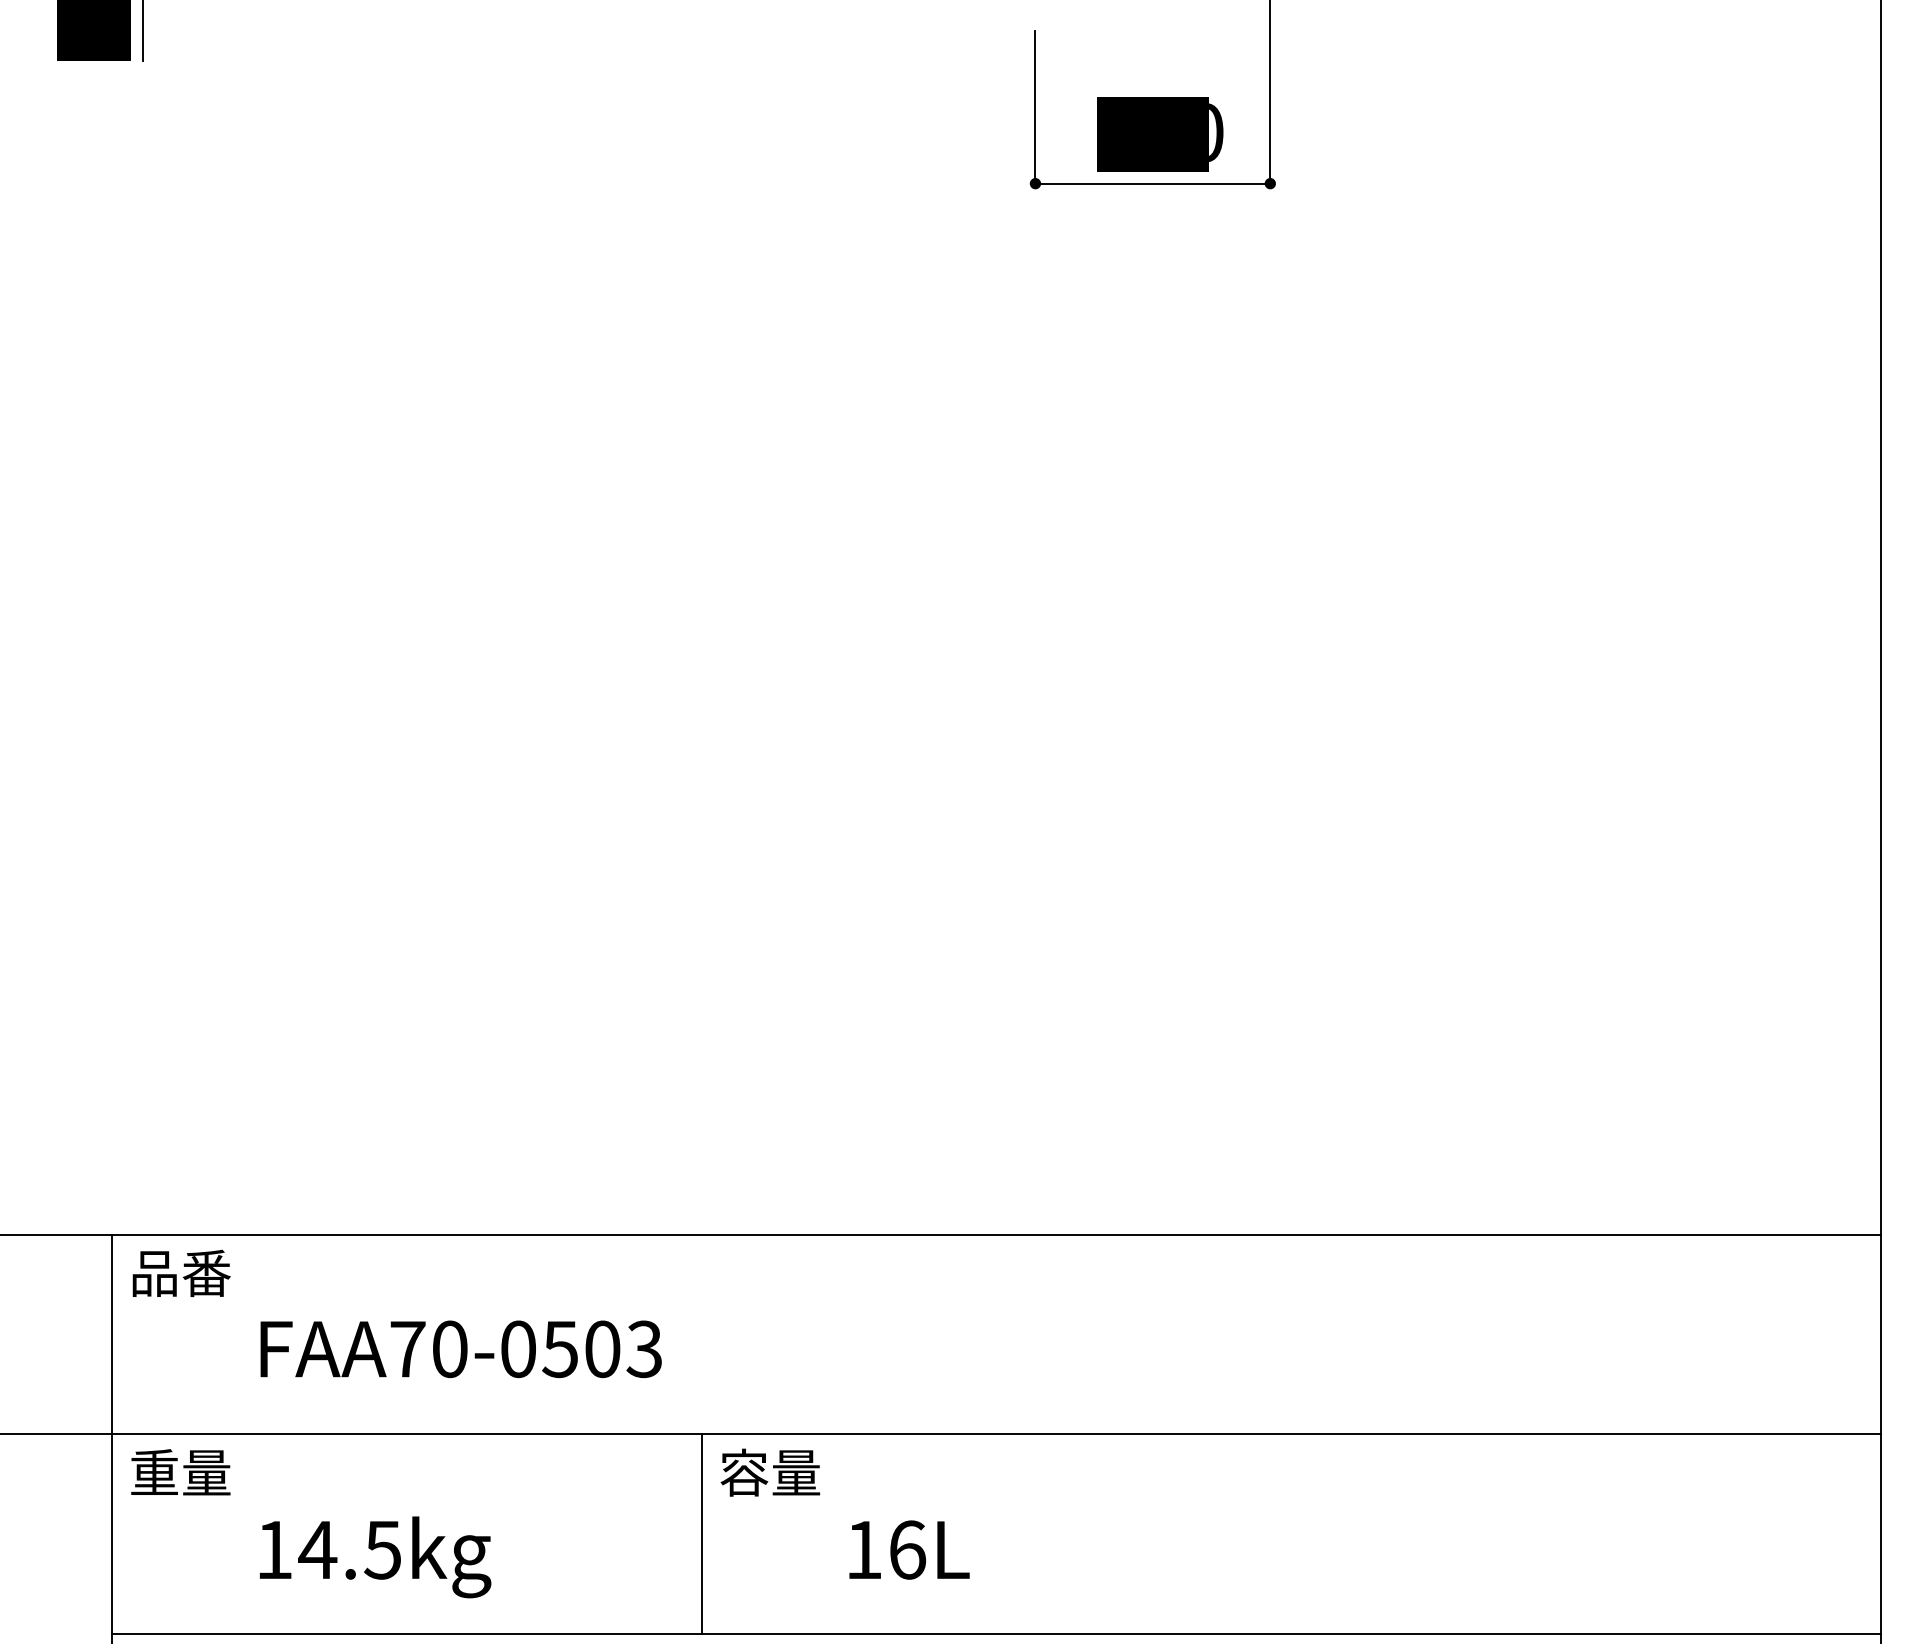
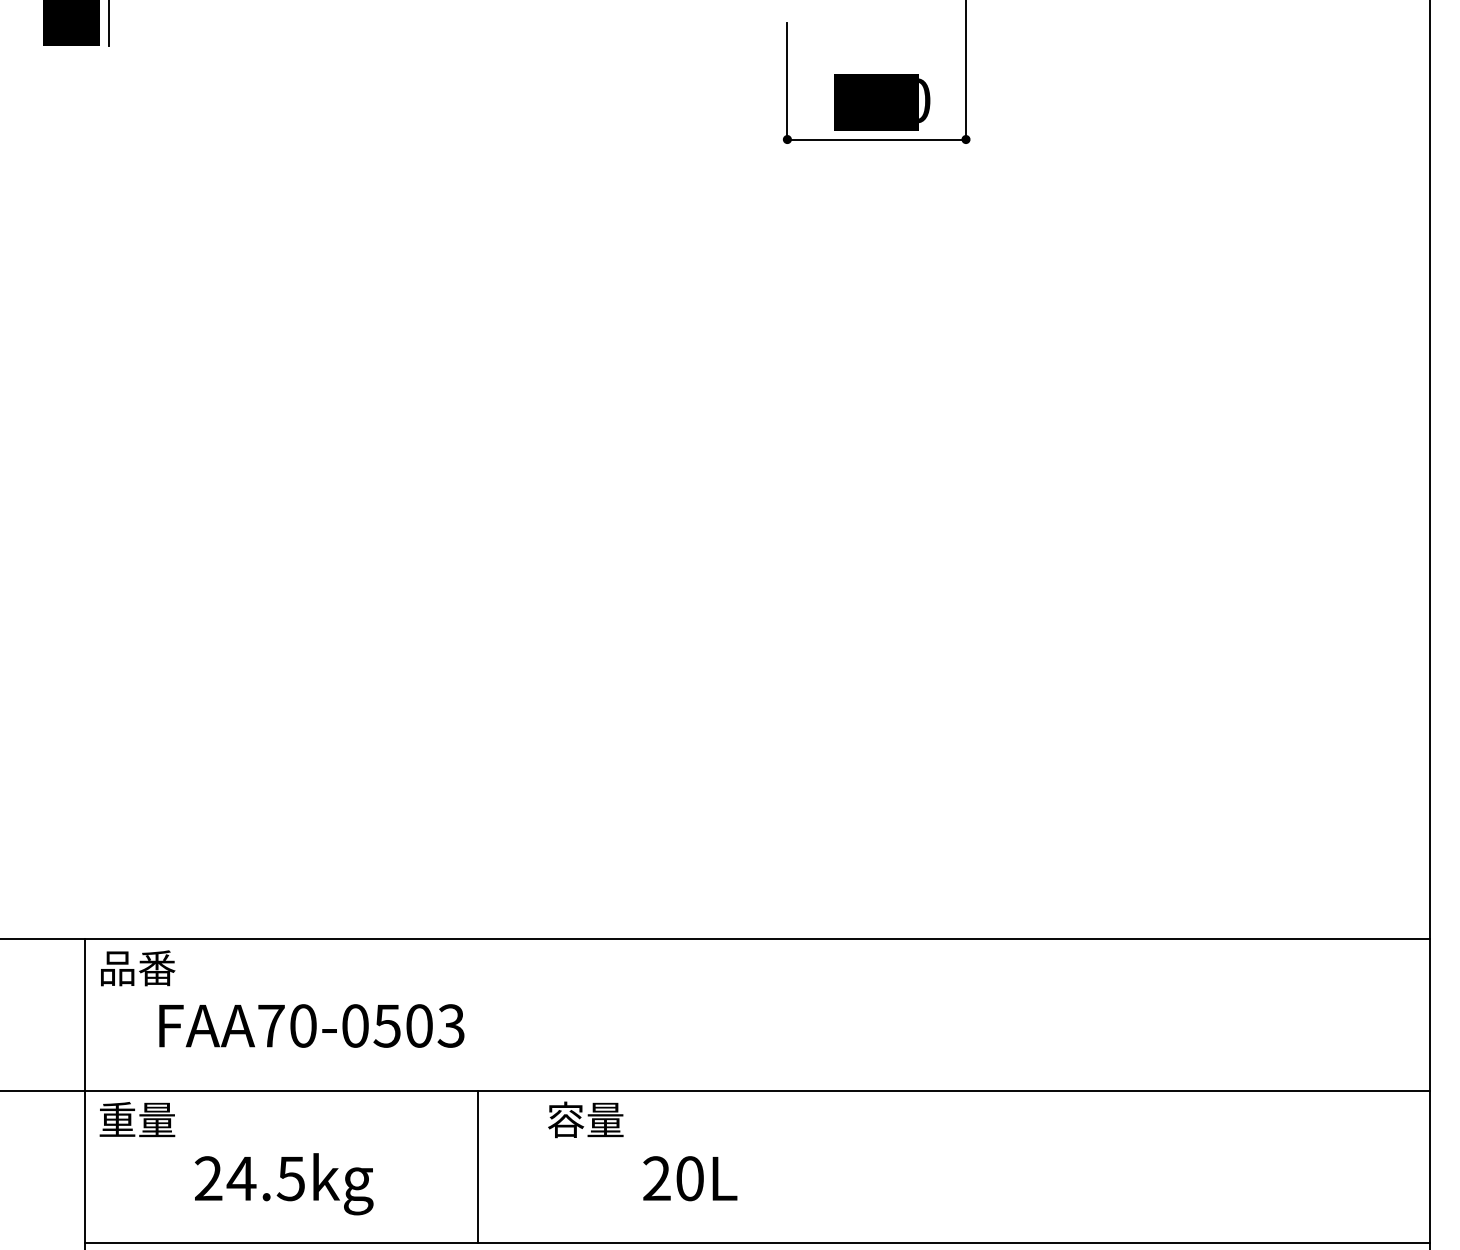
text: (460, 1349) -> (311, 1026), moved
line: (701, 1534) -> (477, 1166), moved
text: (274, 1549) -> (208, 1178), 14.5kg -> 24.5kg
text: (886, 1549) -> (674, 1178), 16L -> 20L

